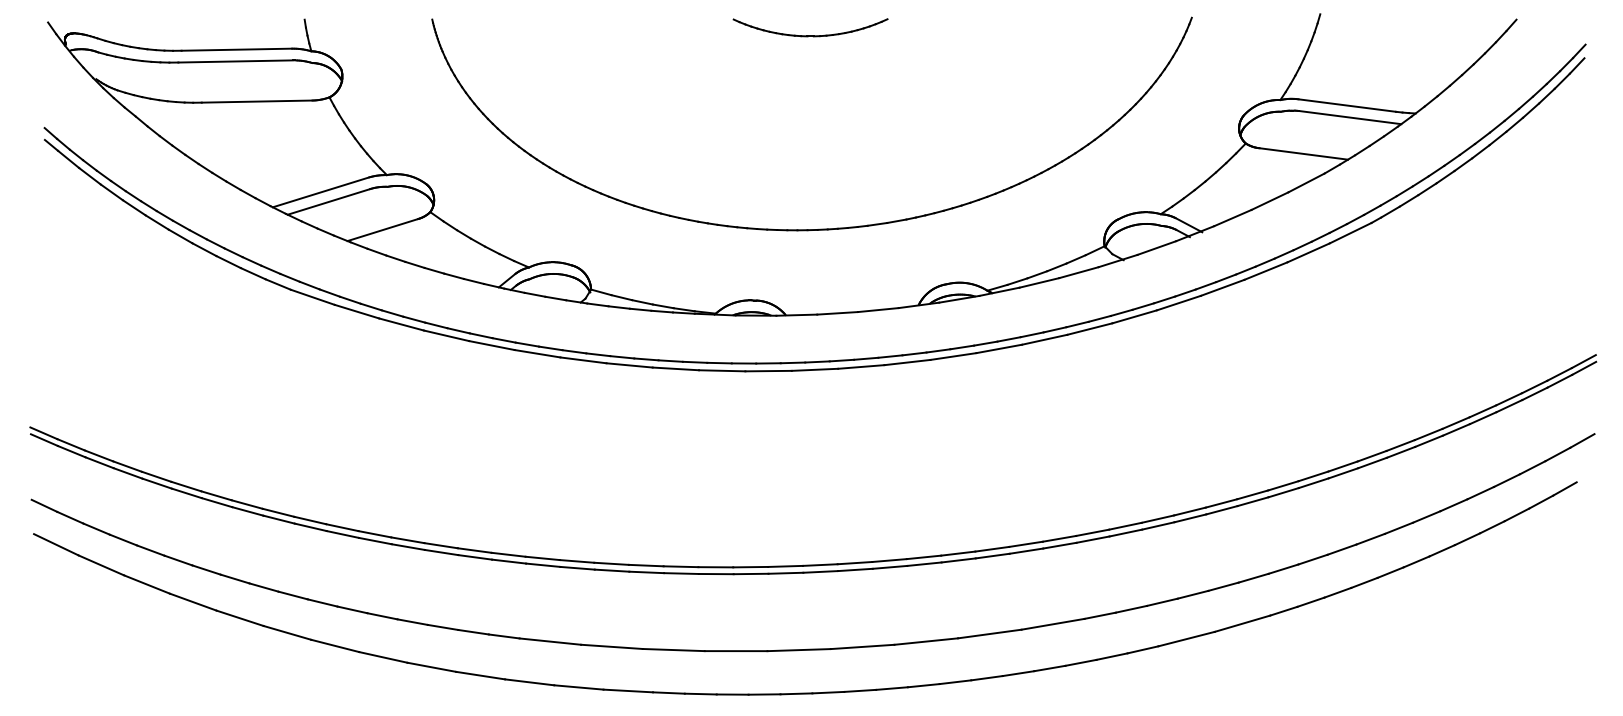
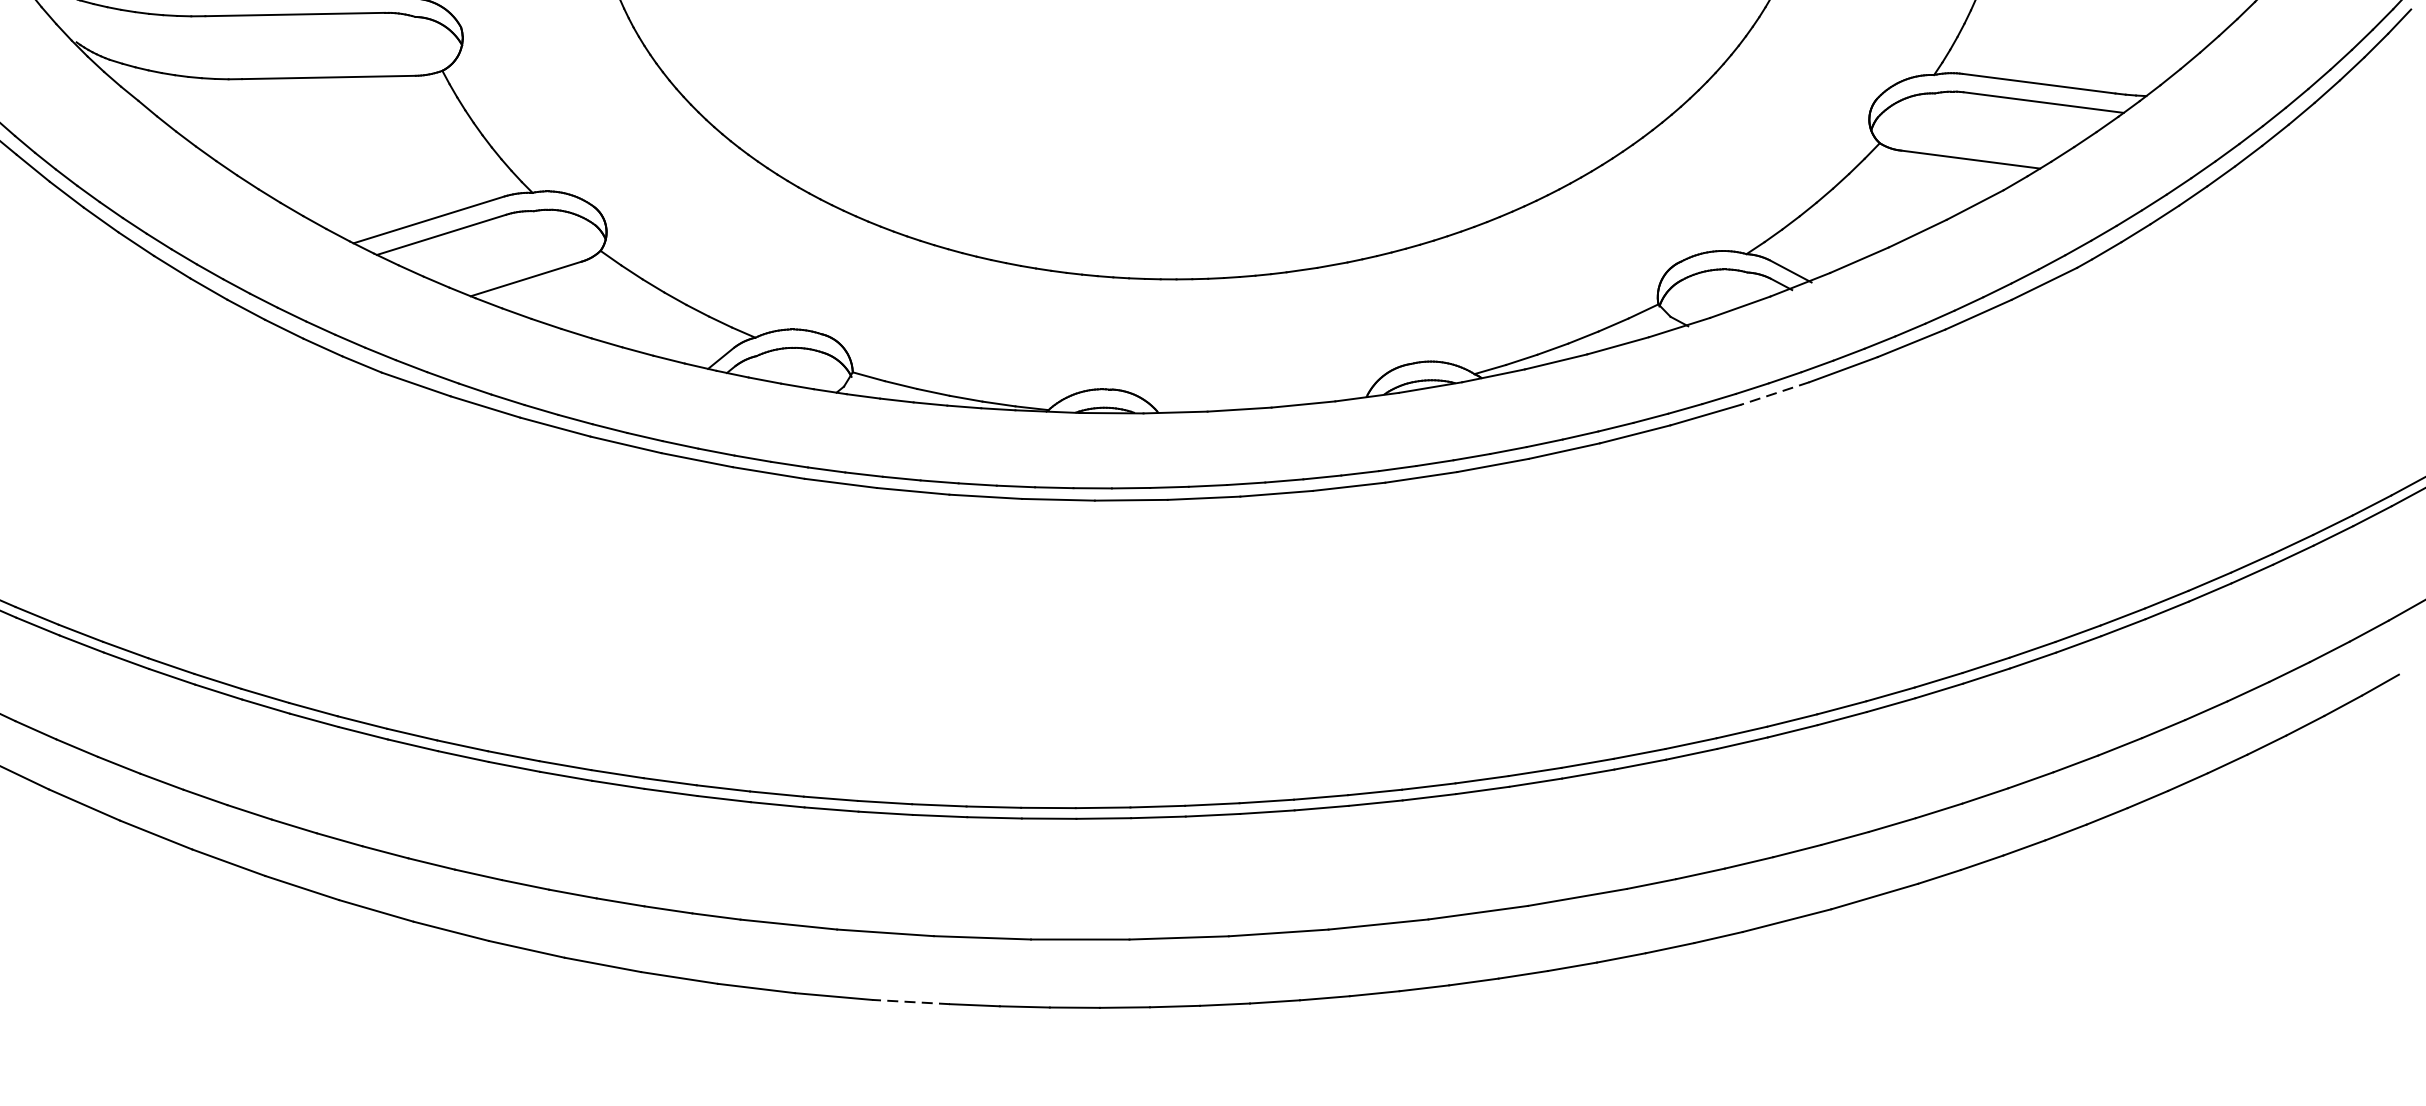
line: (1178, 303) -> (1774, 394), solid -> dashed
line: (628, 690) -> (911, 1001), solid -> dashed

